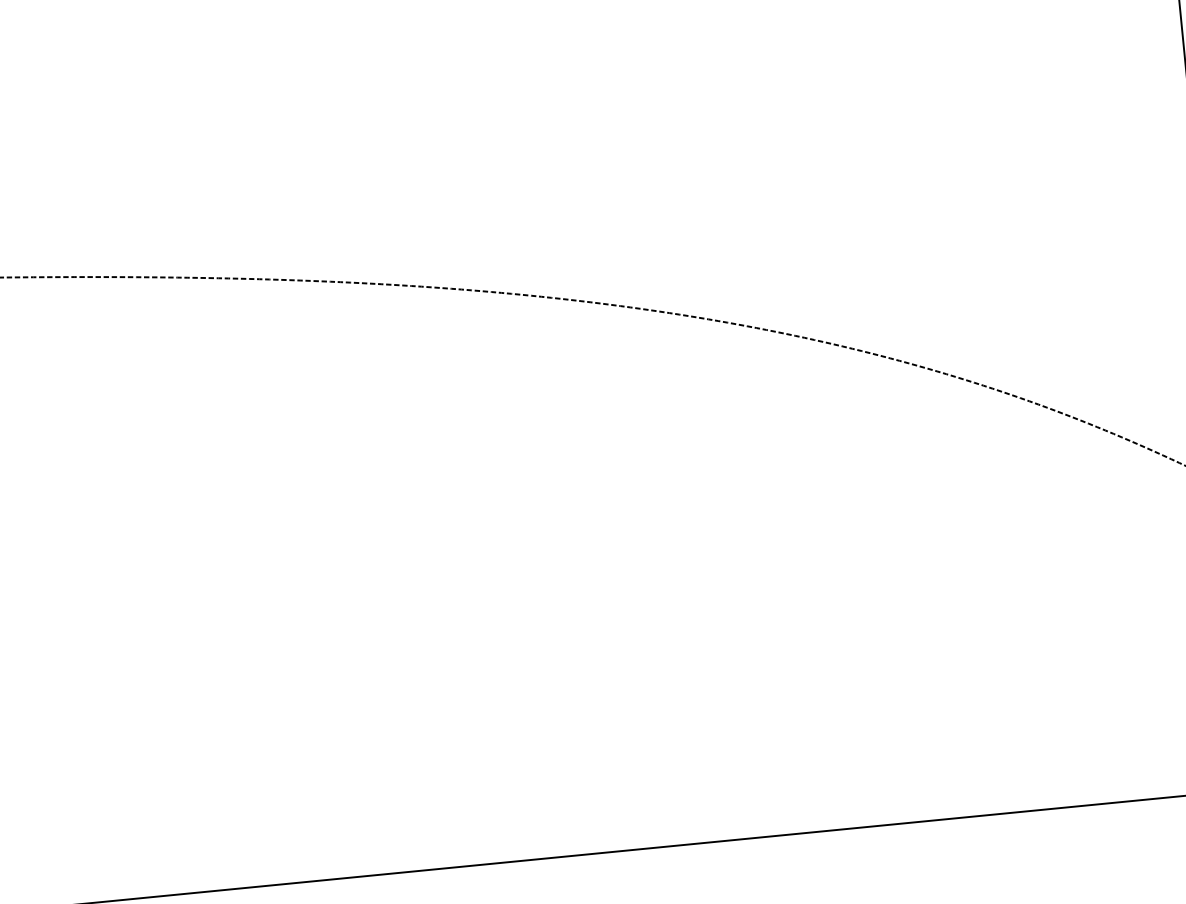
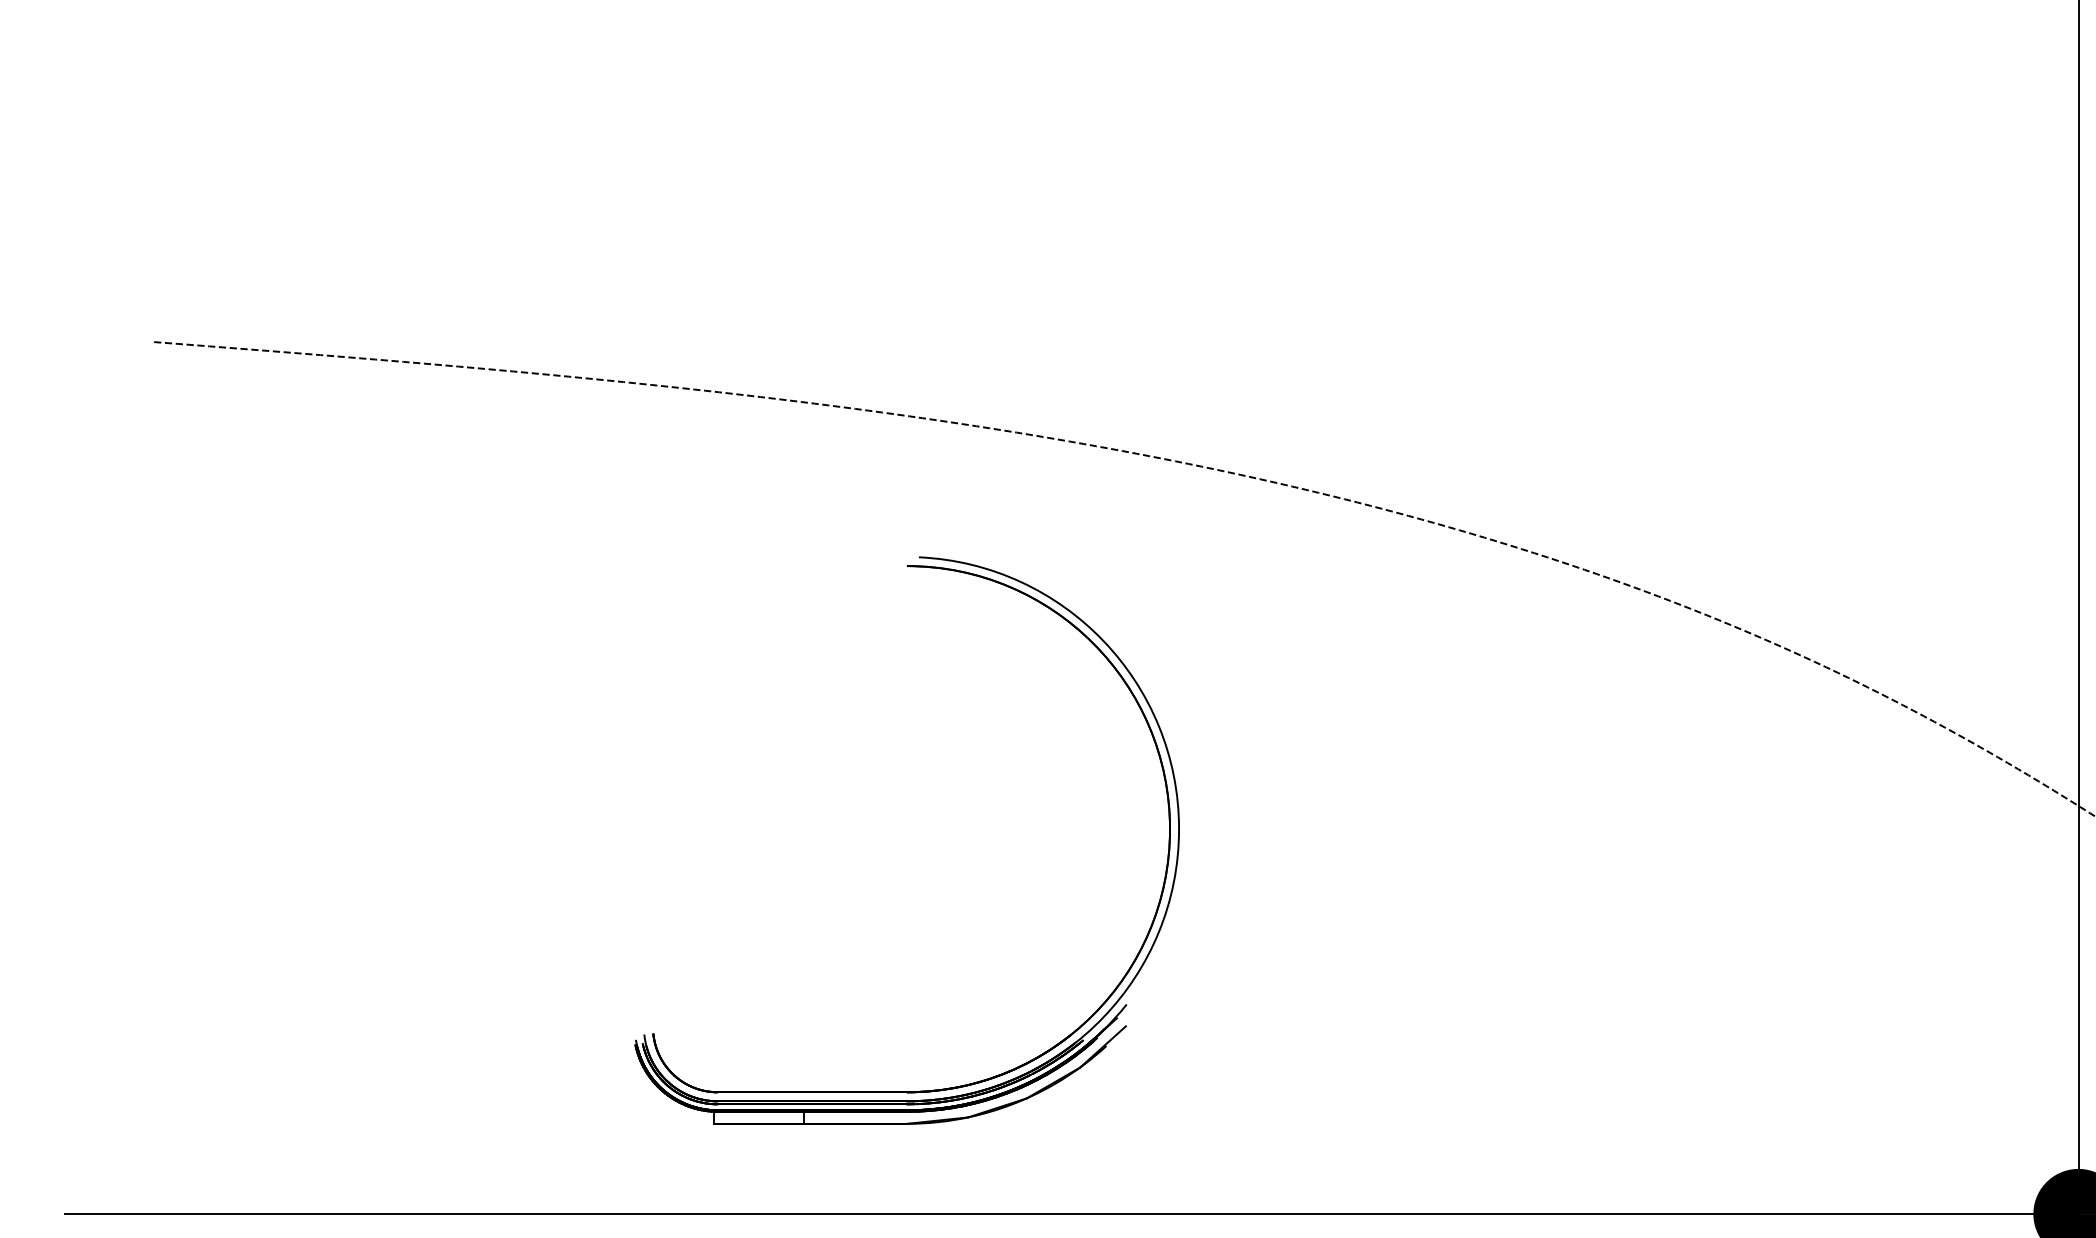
part: (387, 781) -> (919, 1090), added

